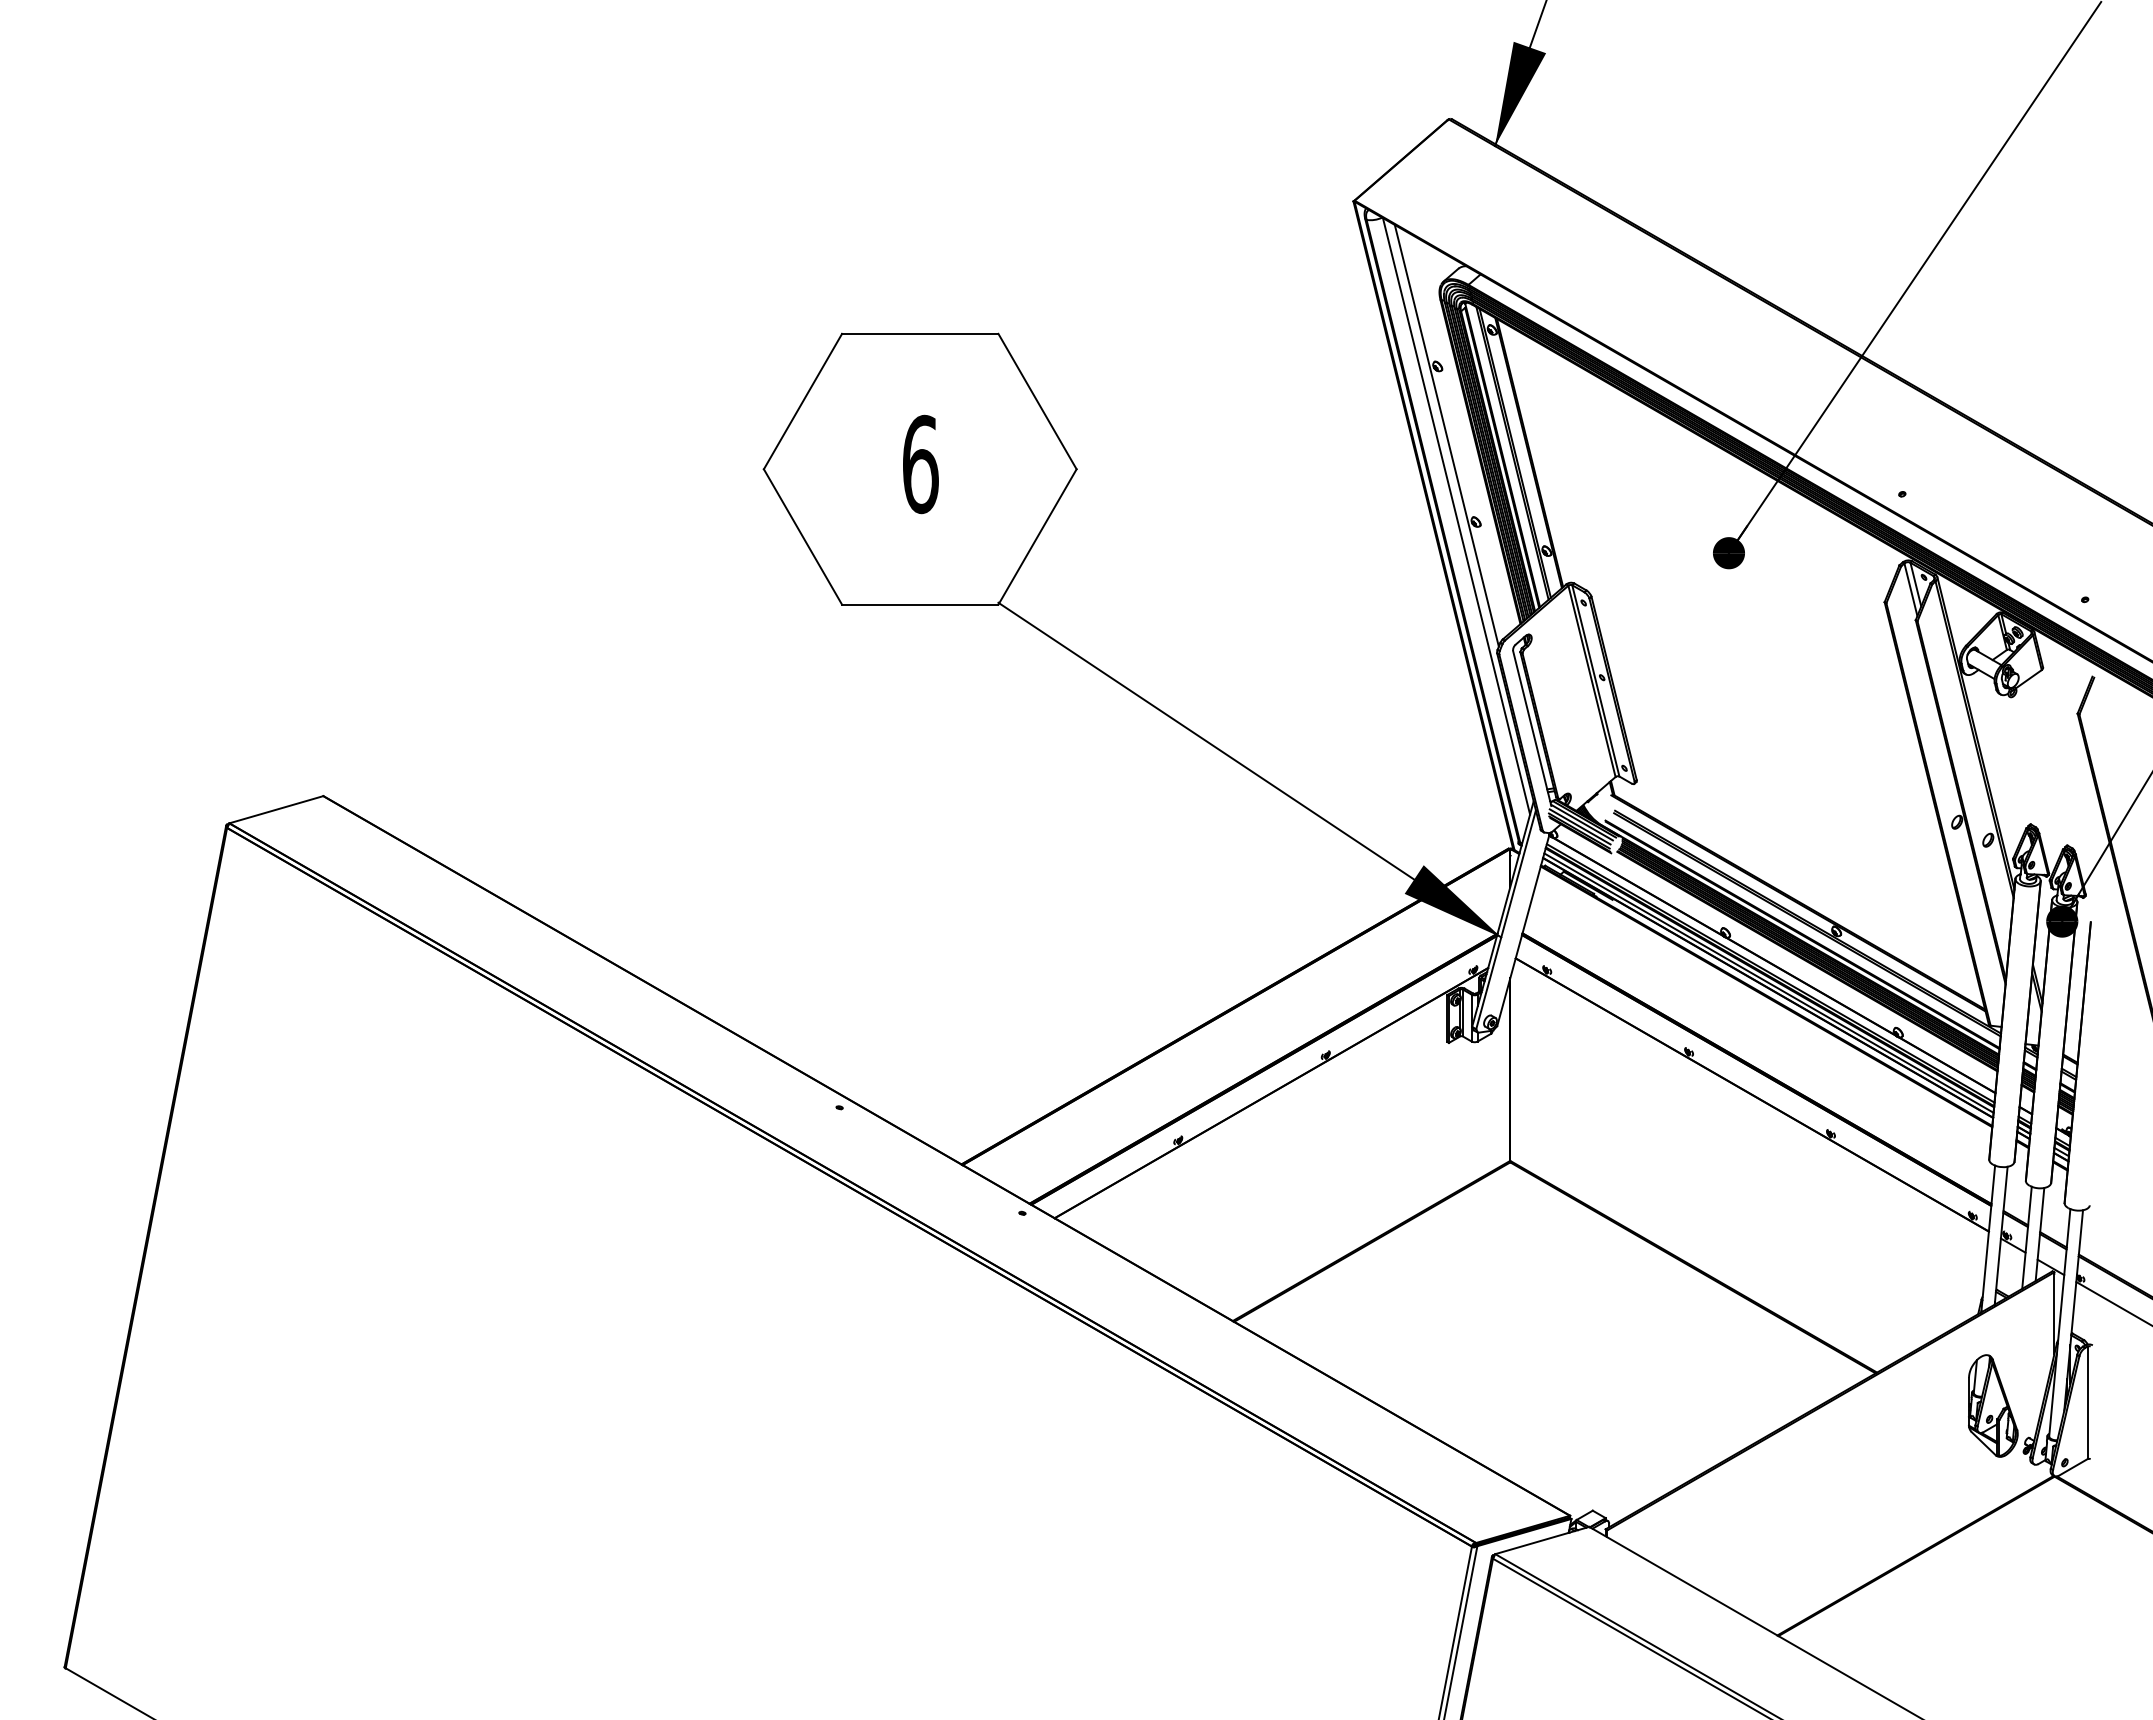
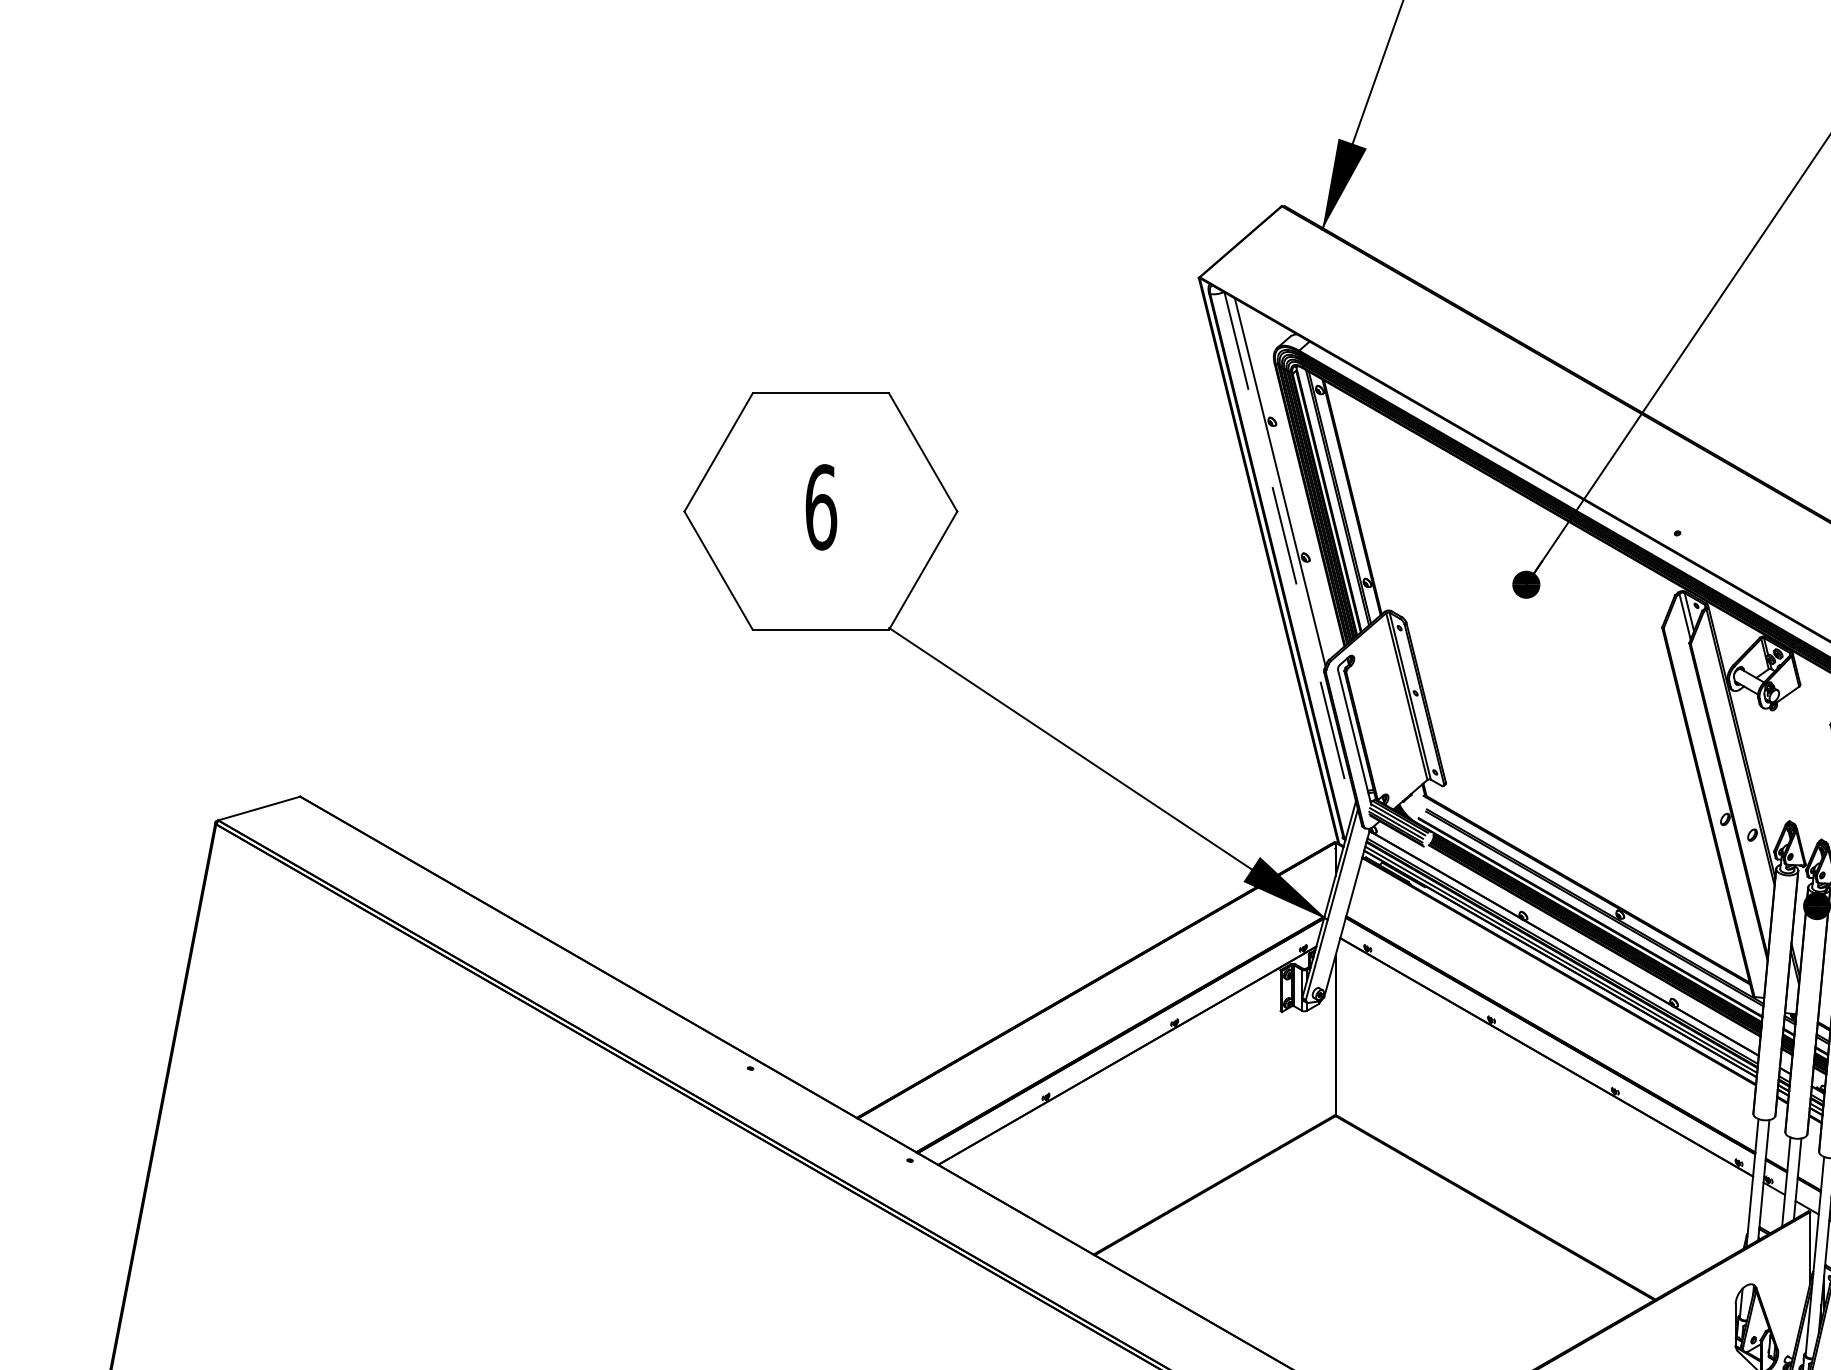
line: (1456, 516) -> (1288, 552), solid -> dashed

